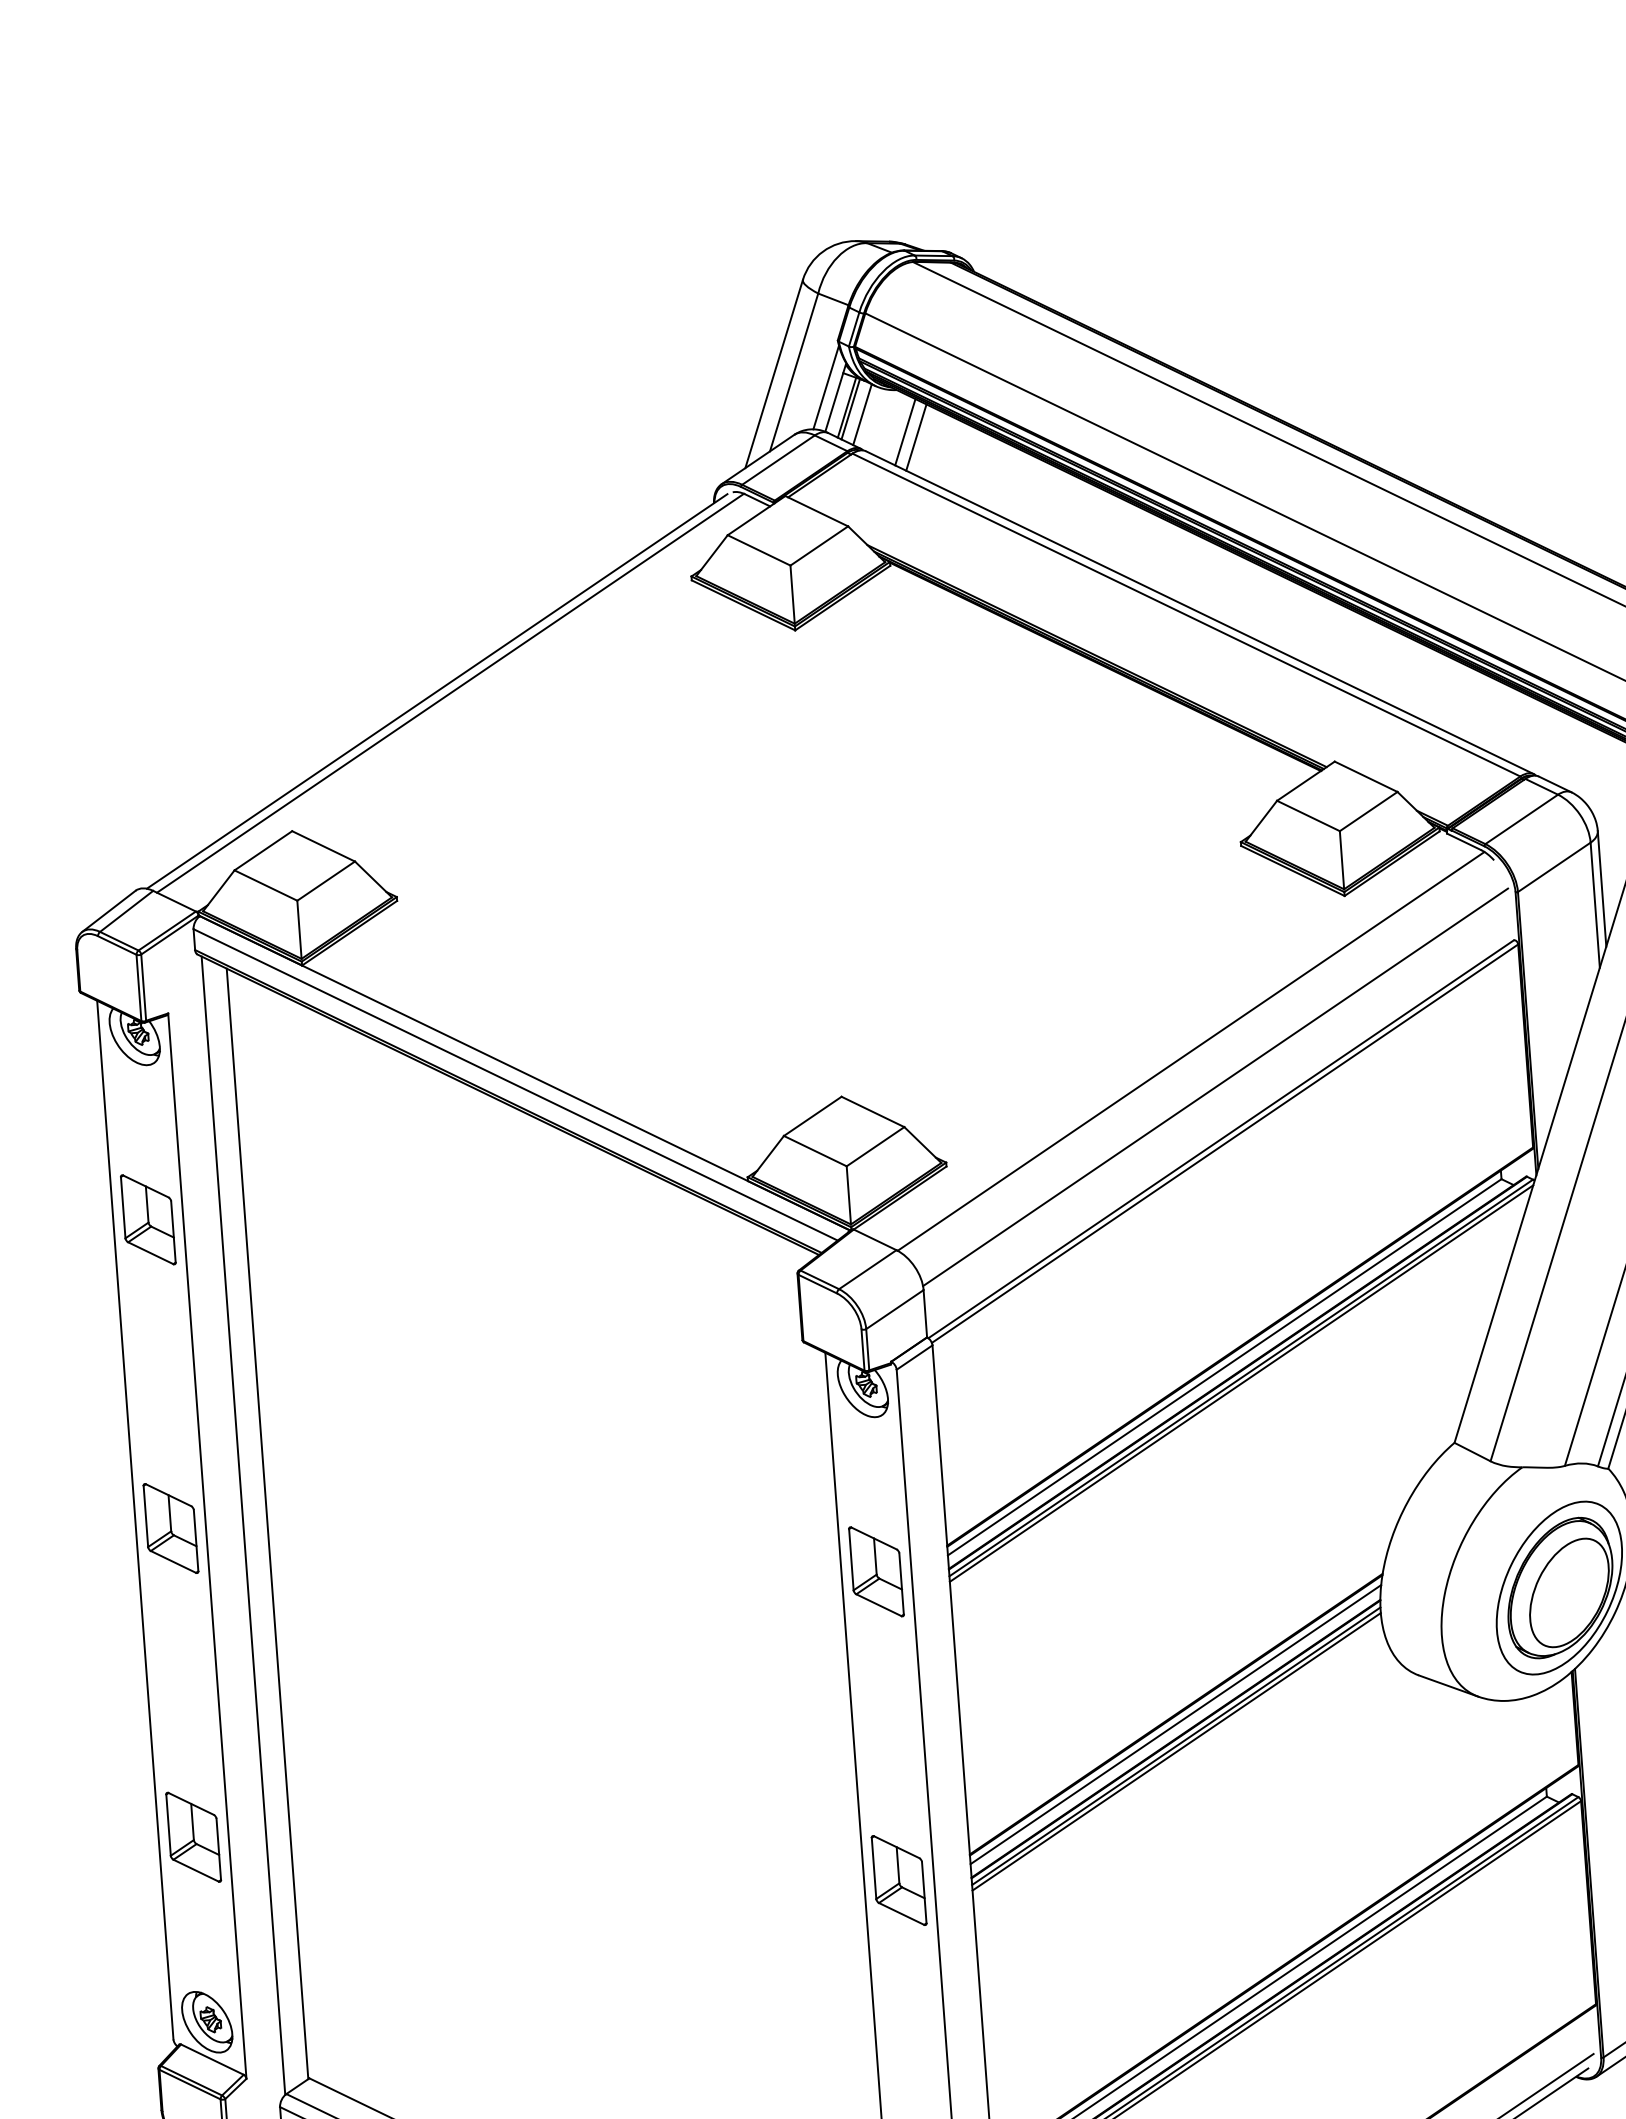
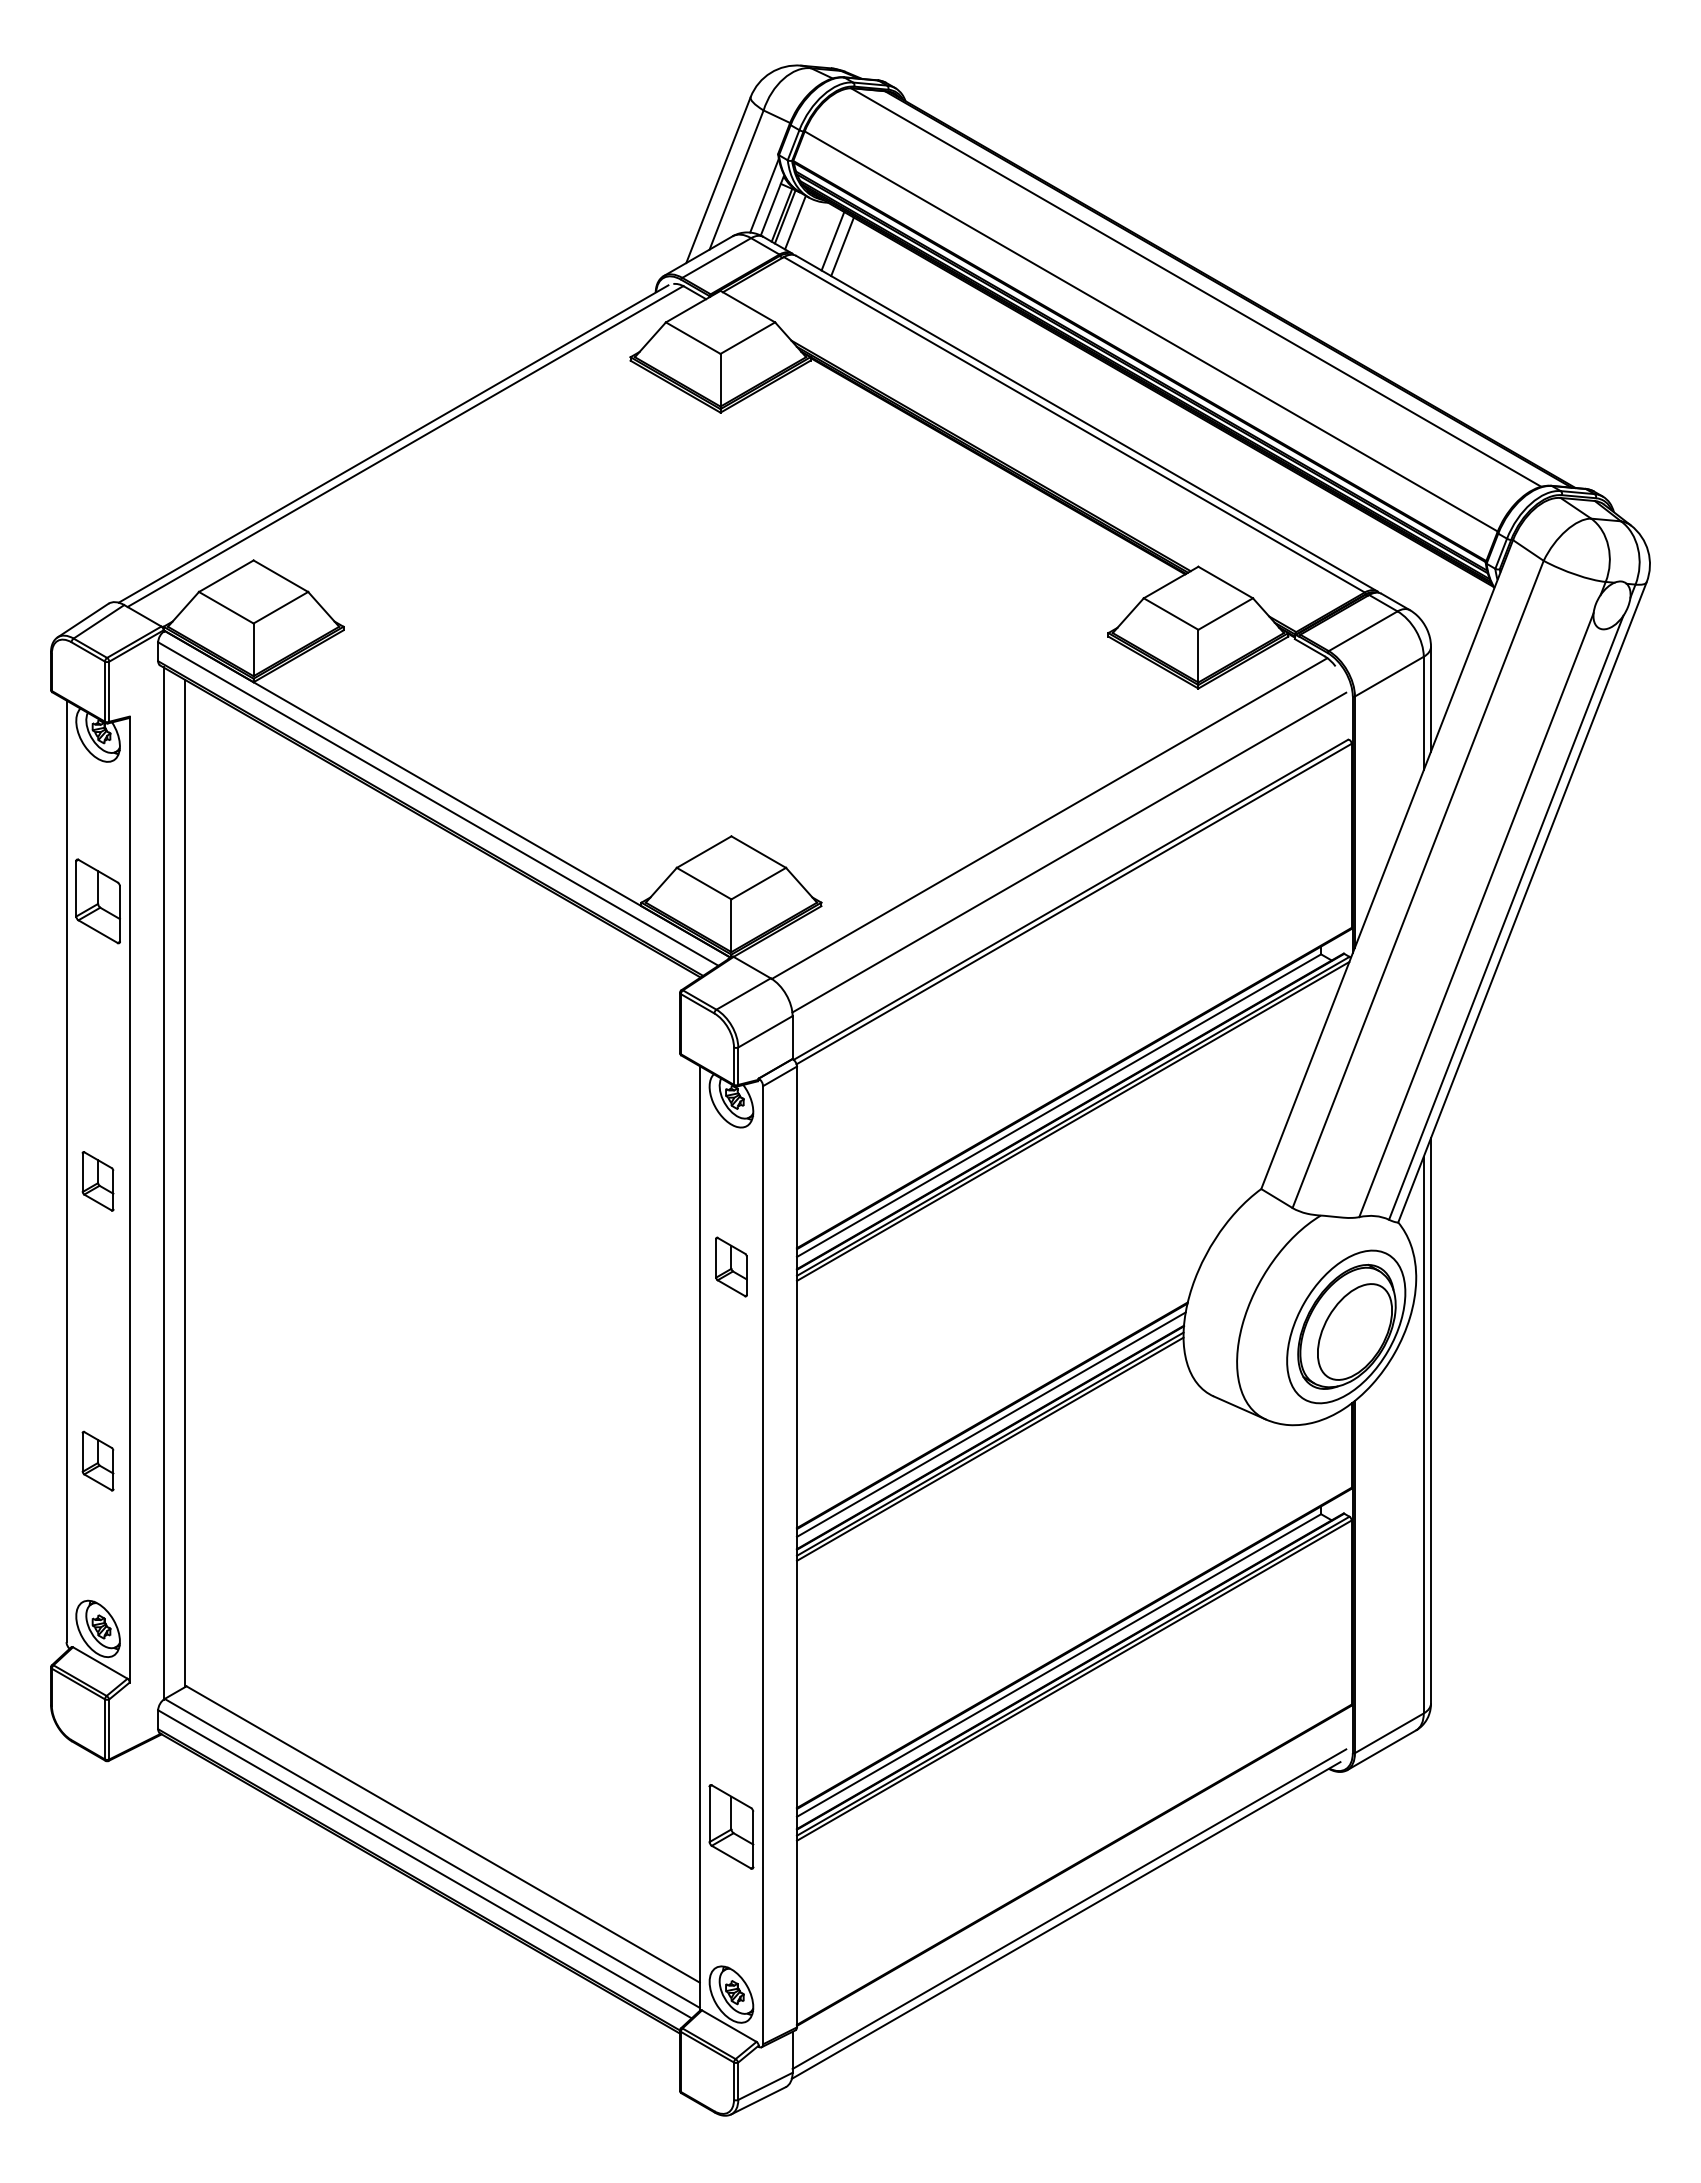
part: (170, 1528) -> (97, 1181), size x0.7
part: (876, 1571) -> (731, 1266), size x0.7
part: (192, 1836) -> (97, 1460), size x0.7
part: (899, 1880) -> (731, 1546), removed

